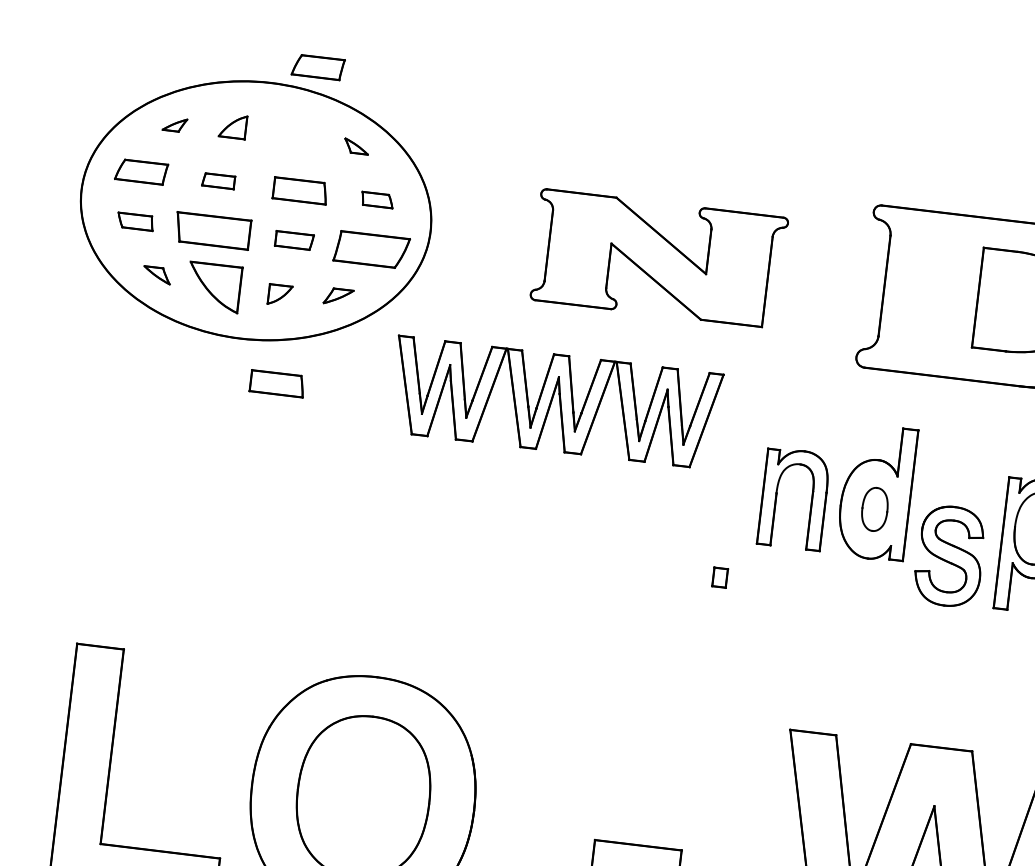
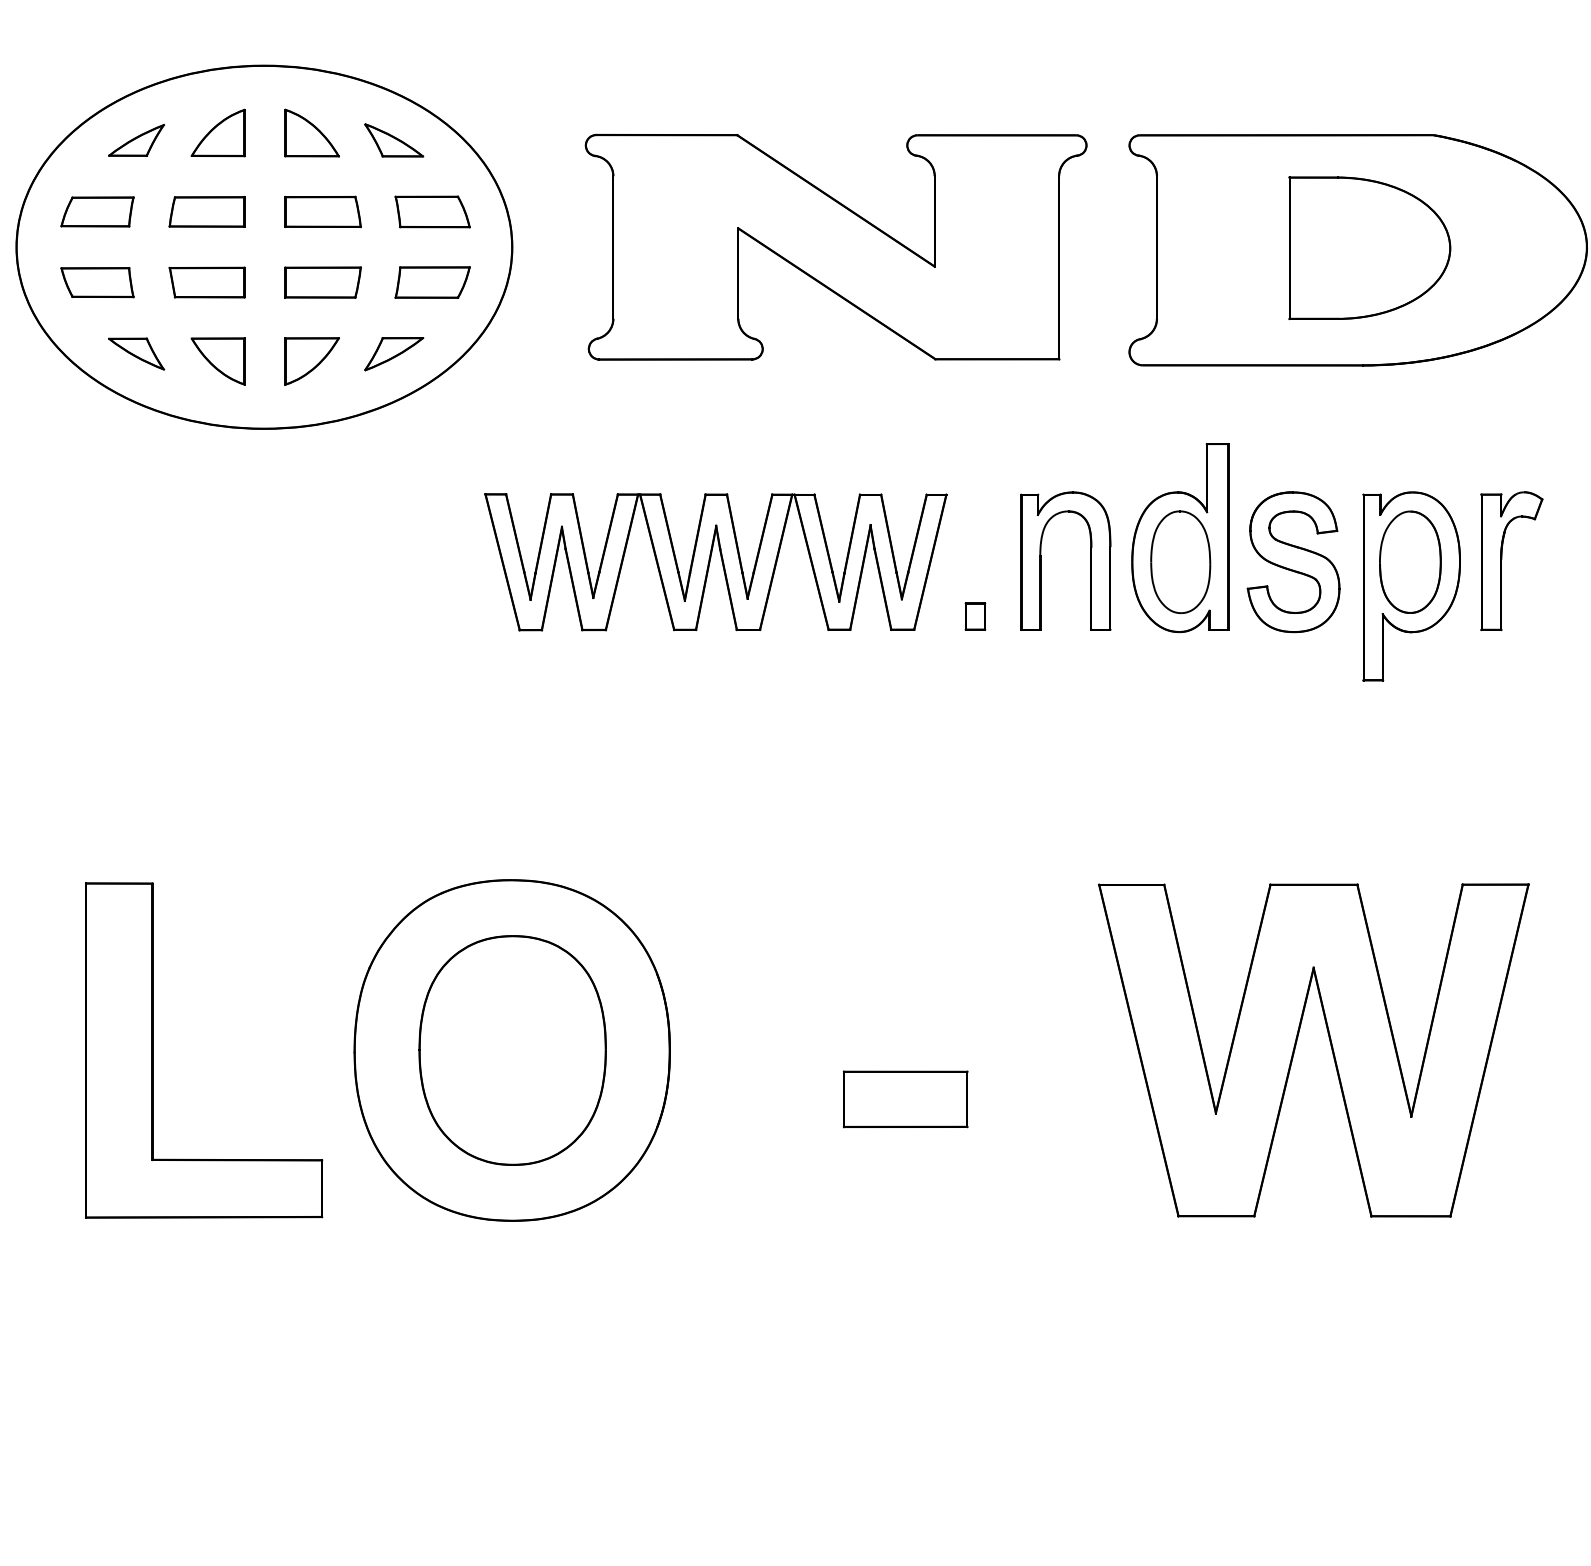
part: (318, 67) -> (327, 35), removed
part: (175, 124) -> (136, 139), size x1.67
part: (232, 126) -> (217, 132), size x1.43
part: (298, 133) -> (311, 132), added
part: (356, 146) -> (394, 140), size x1.67
part: (218, 180) -> (206, 211), size x1.67
part: (377, 199) -> (432, 211), size x1.67
part: (135, 221) -> (97, 282), size x1.43
part: (212, 230) -> (206, 282), size x0.71
part: (294, 240) -> (322, 282), size x1.43
part: (371, 249) -> (432, 282), size x0.71
part: (658, 258) -> (835, 246), size x1.43
part: (157, 274) -> (136, 353), size x1.43
part: (213, 287) -> (217, 361), size x0.71
part: (279, 295) -> (311, 361), size x1.67
part: (338, 297) -> (394, 354), size x1.43
part: (276, 383) -> (322, 485), removed
part: (555, 403) -> (715, 562), moved
part: (874, 508) -> (1180, 561), size x1.67
part: (949, 556) -> (1293, 562), moved
part: (720, 577) -> (975, 616), moved

